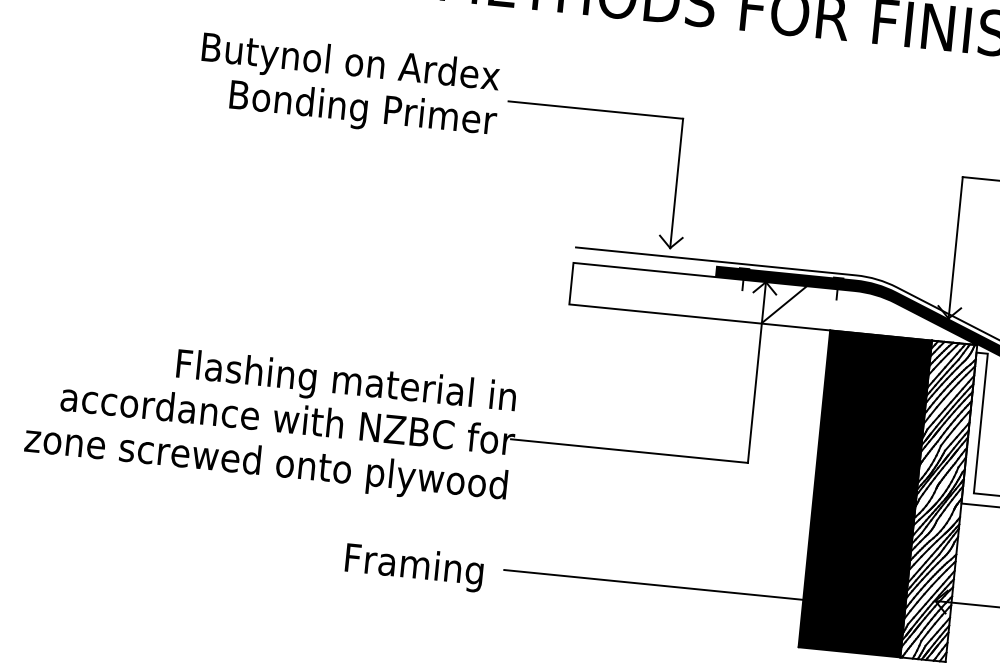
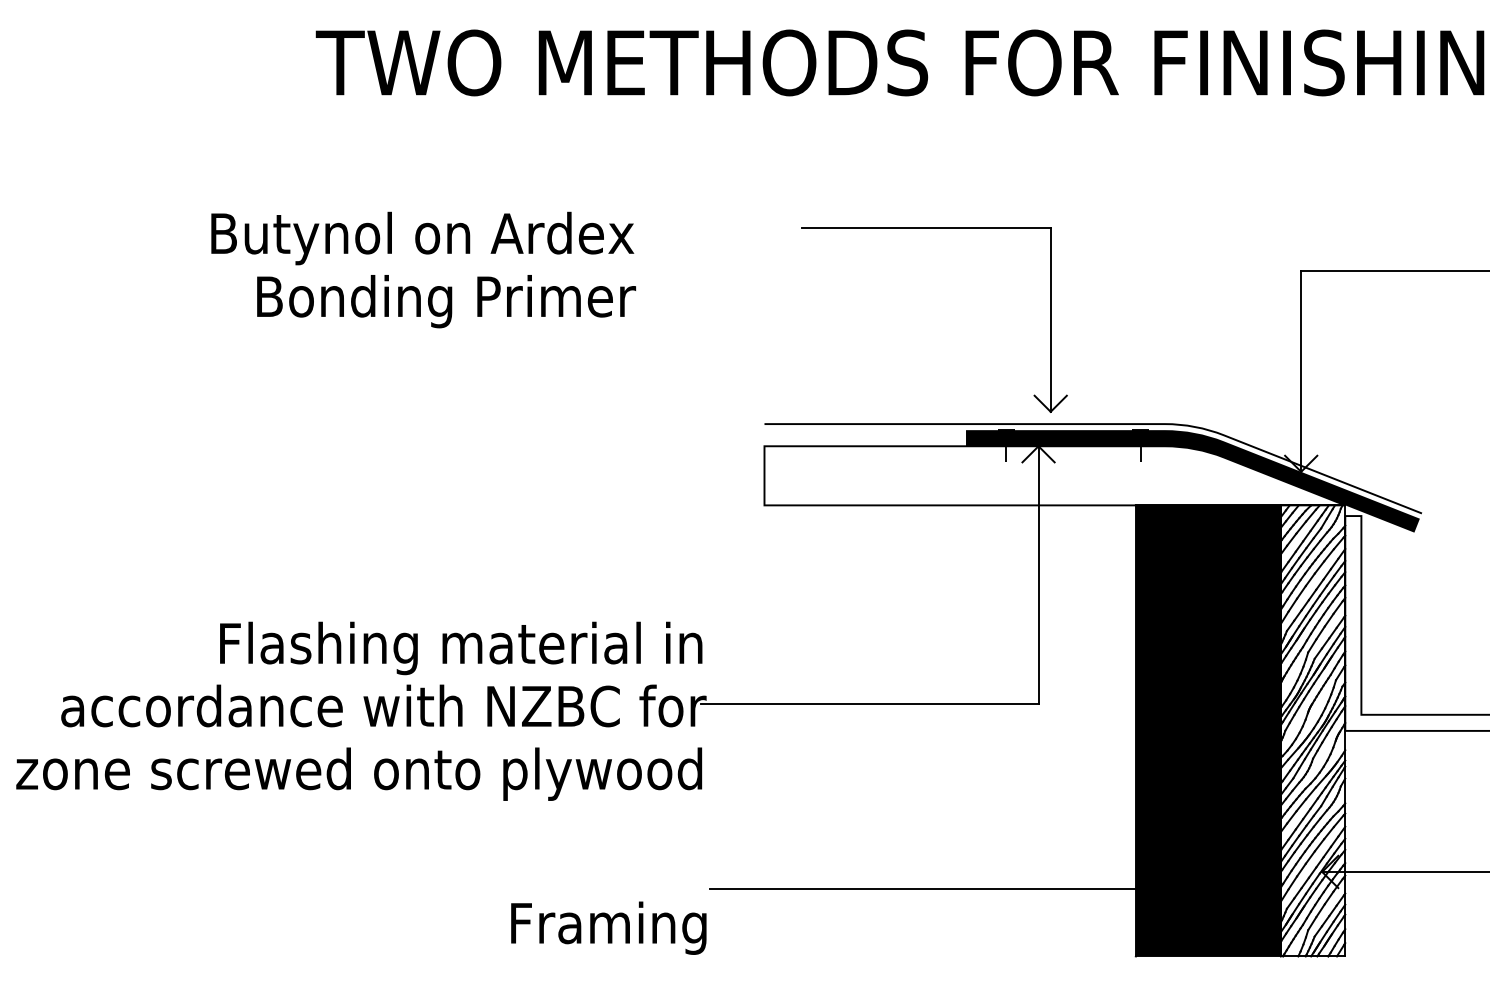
text: (349, 86) -> (423, 269), moved
part: (601, 111) -> (934, 228), moved
hatch: (783, 304) -> (1066, 475), removed
text: (414, 567) -> (608, 927), moved

